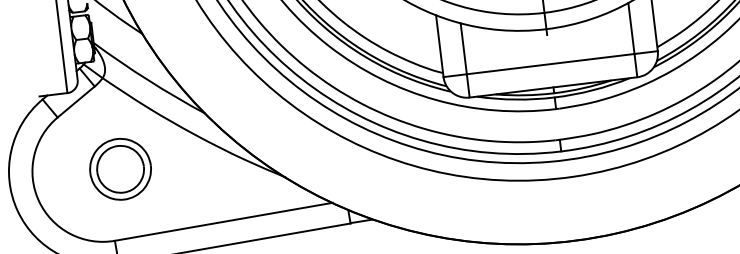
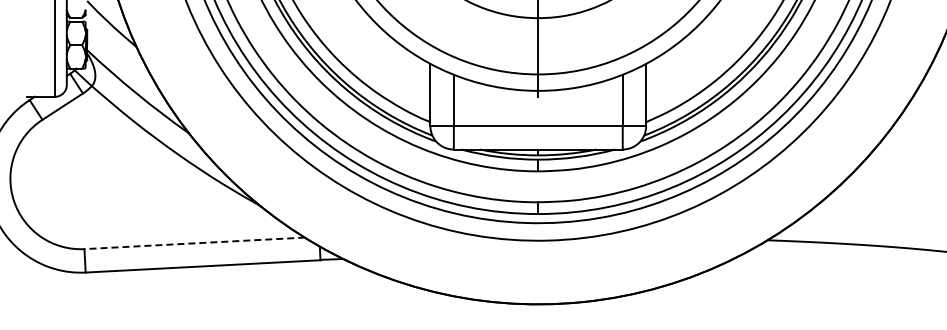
part: (120, 169) -> (98, 178), removed
line: (223, 222) -> (194, 243), solid -> dashed

